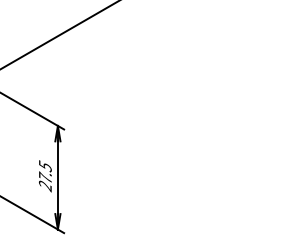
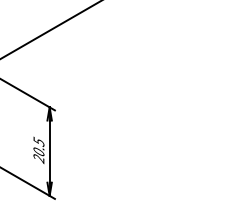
text: (45, 177) -> (39, 151), 27.5 -> 20.5

